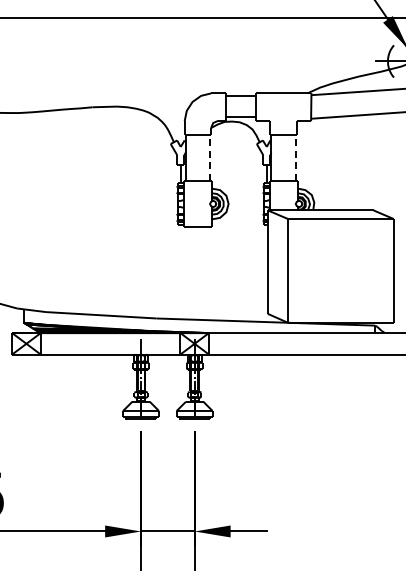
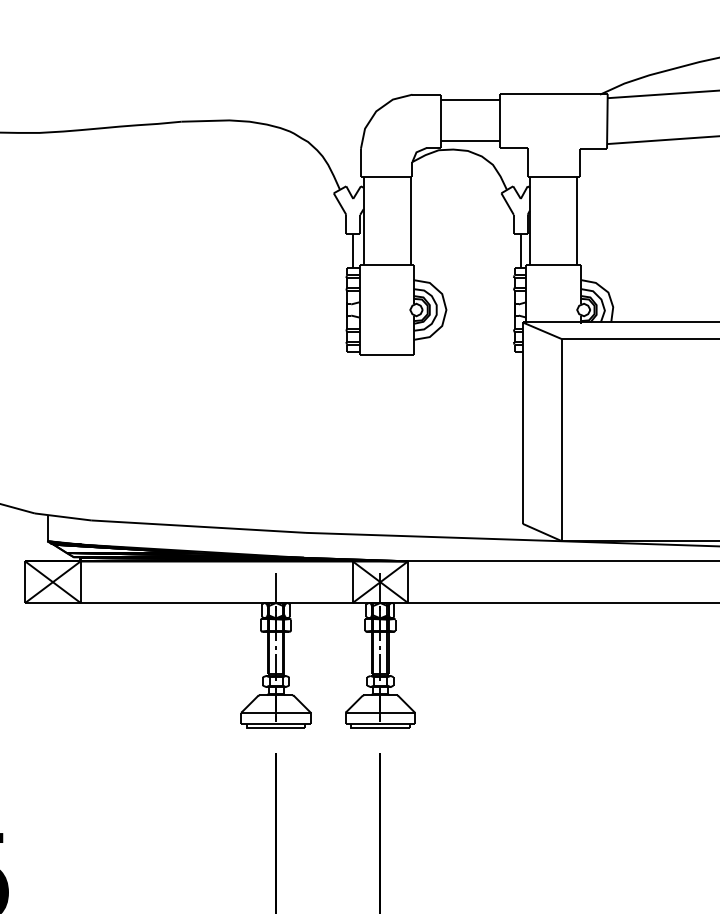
line: (210, 158) -> (411, 221), dashed -> solid
line: (295, 158) -> (576, 221), dashed -> solid

